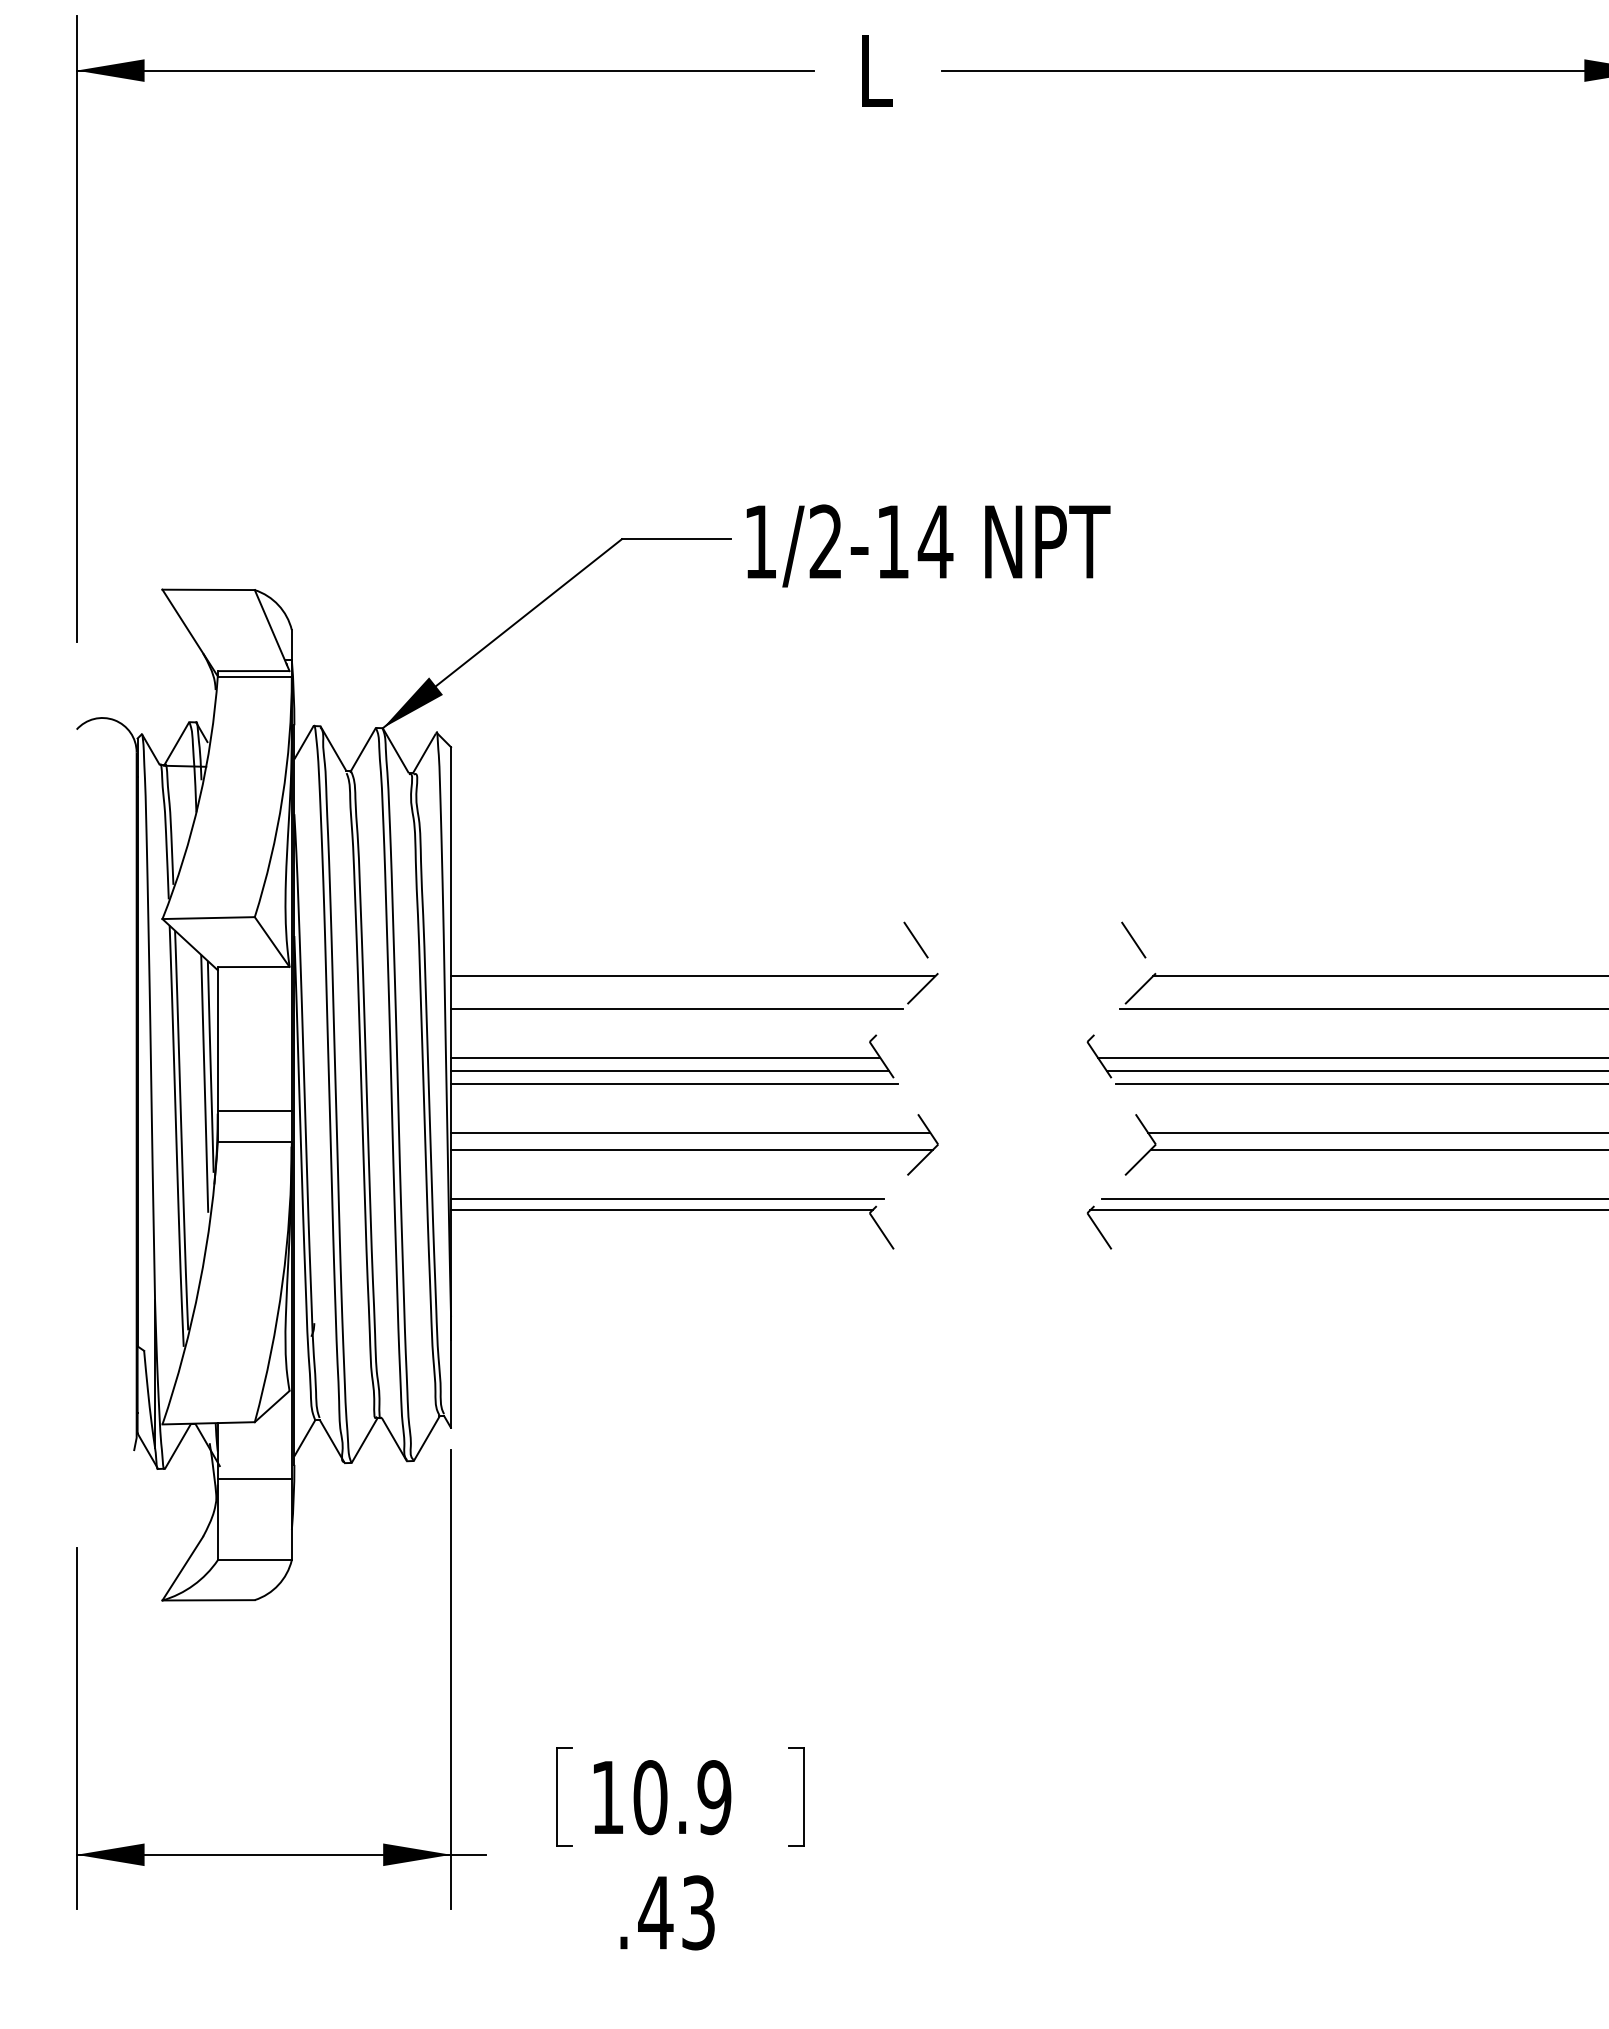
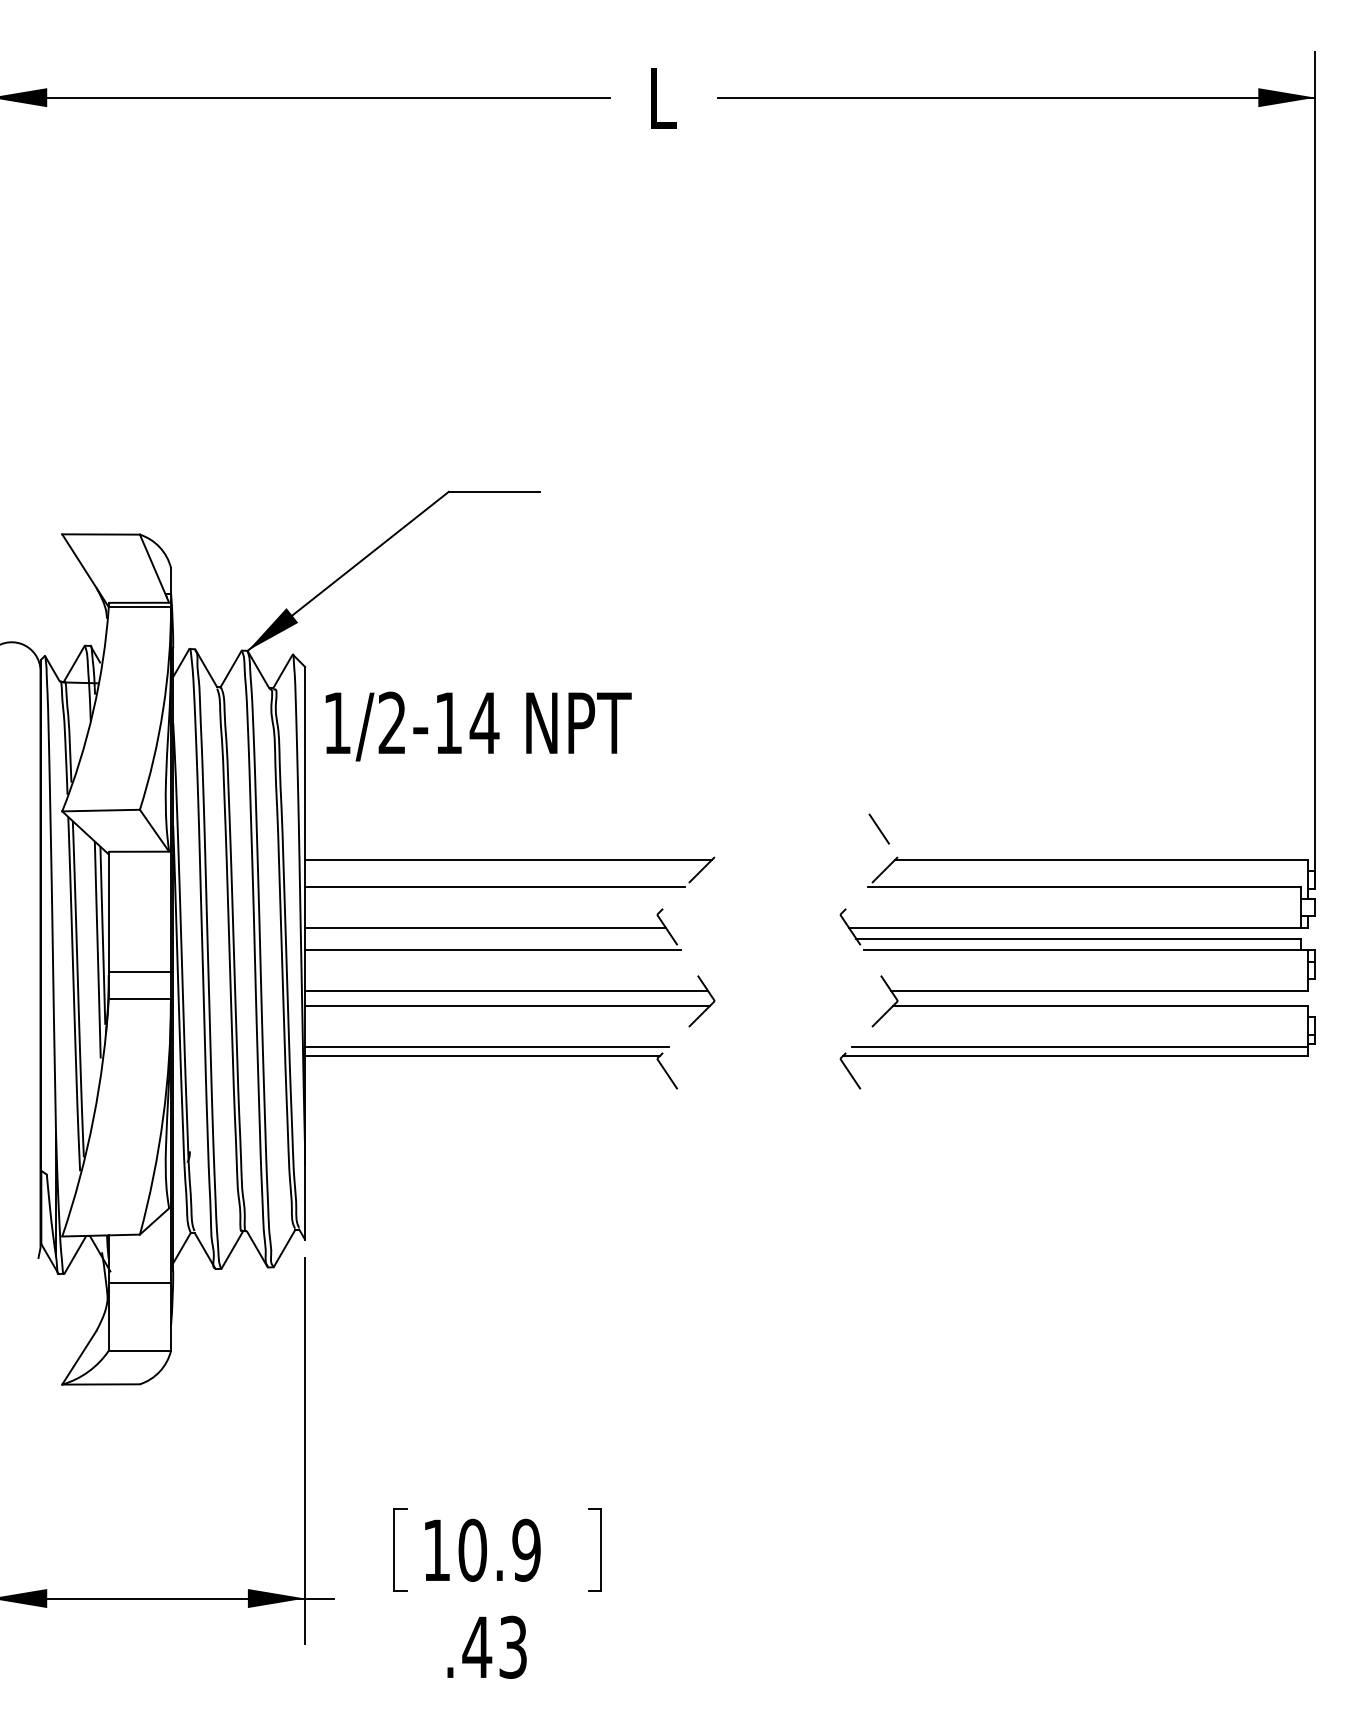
text: (928, 545) -> (478, 726), moved
line: (915, 939) -> (695, 828), removed
line: (670, 1070) -> (489, 938), removed

